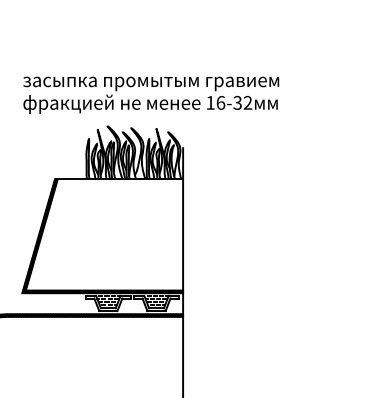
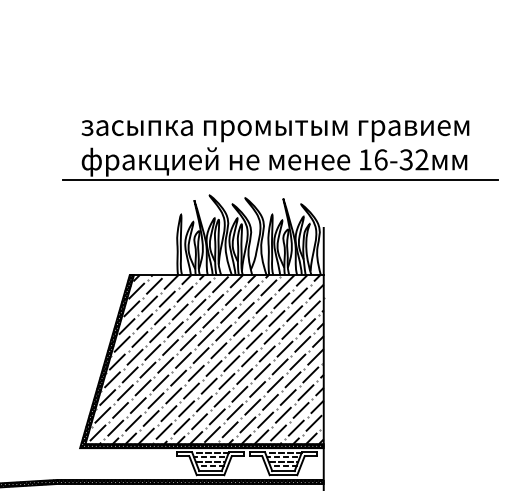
line: (154, 116) -> (280, 180), added
hatch: (105, 234) -> (206, 359), added

